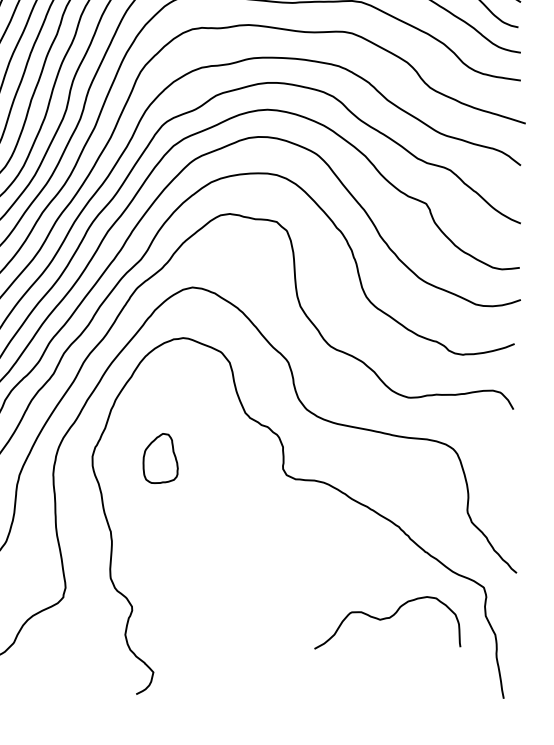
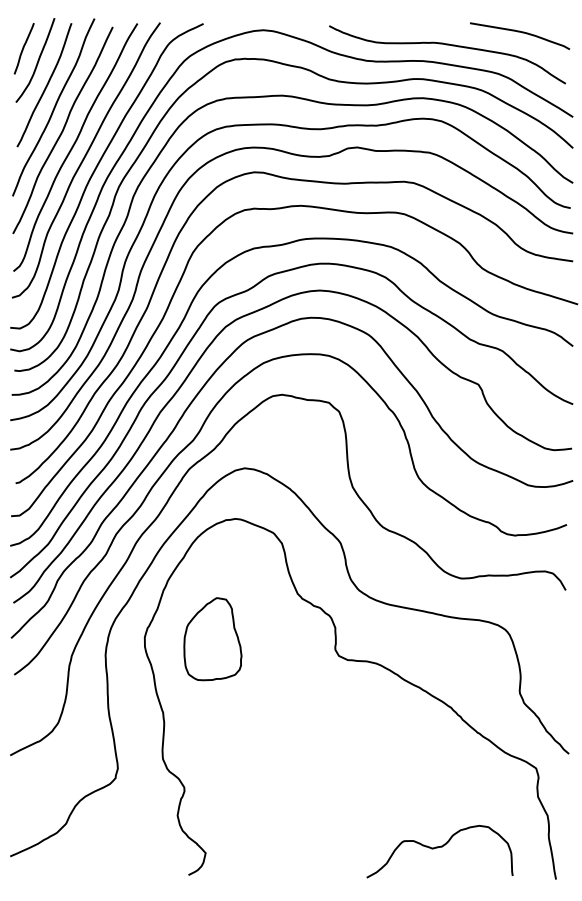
part: (160, 458) -> (212, 639), size x1.67
curve: (385, 619) -> (437, 848), moved

